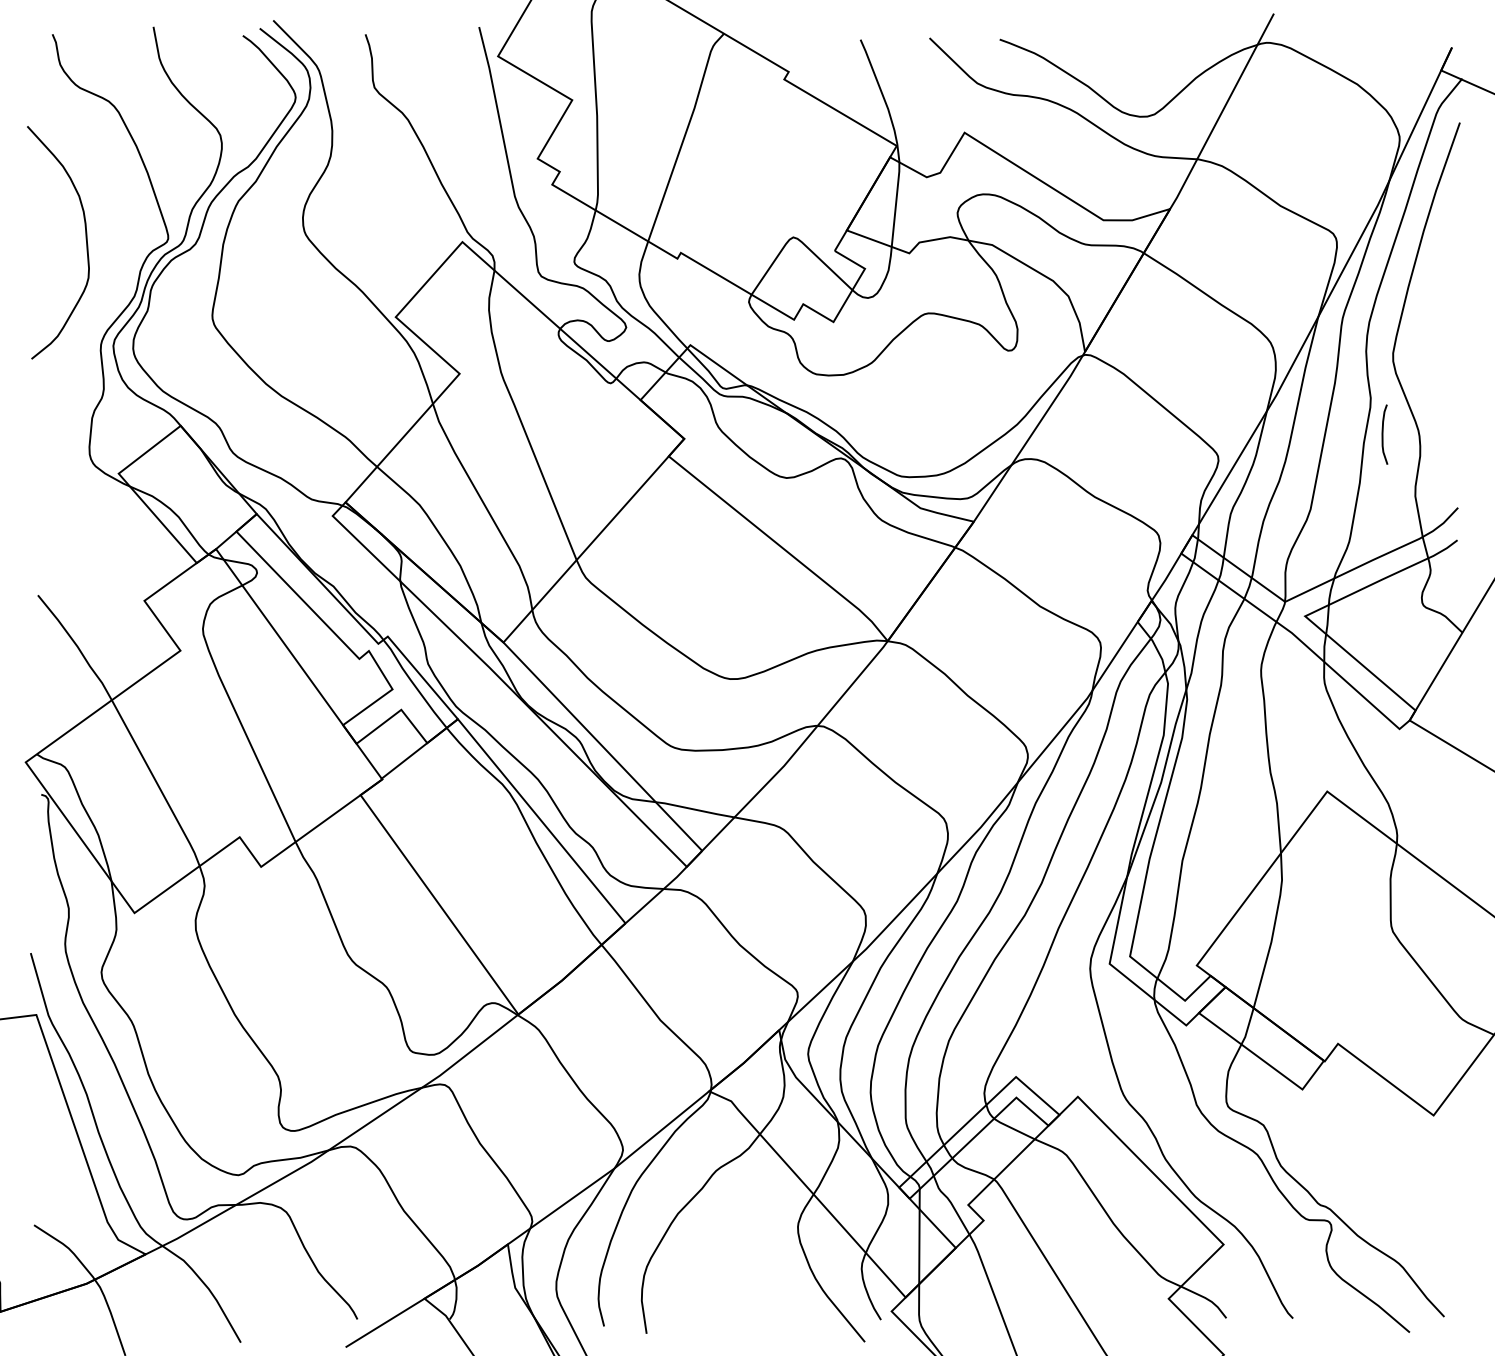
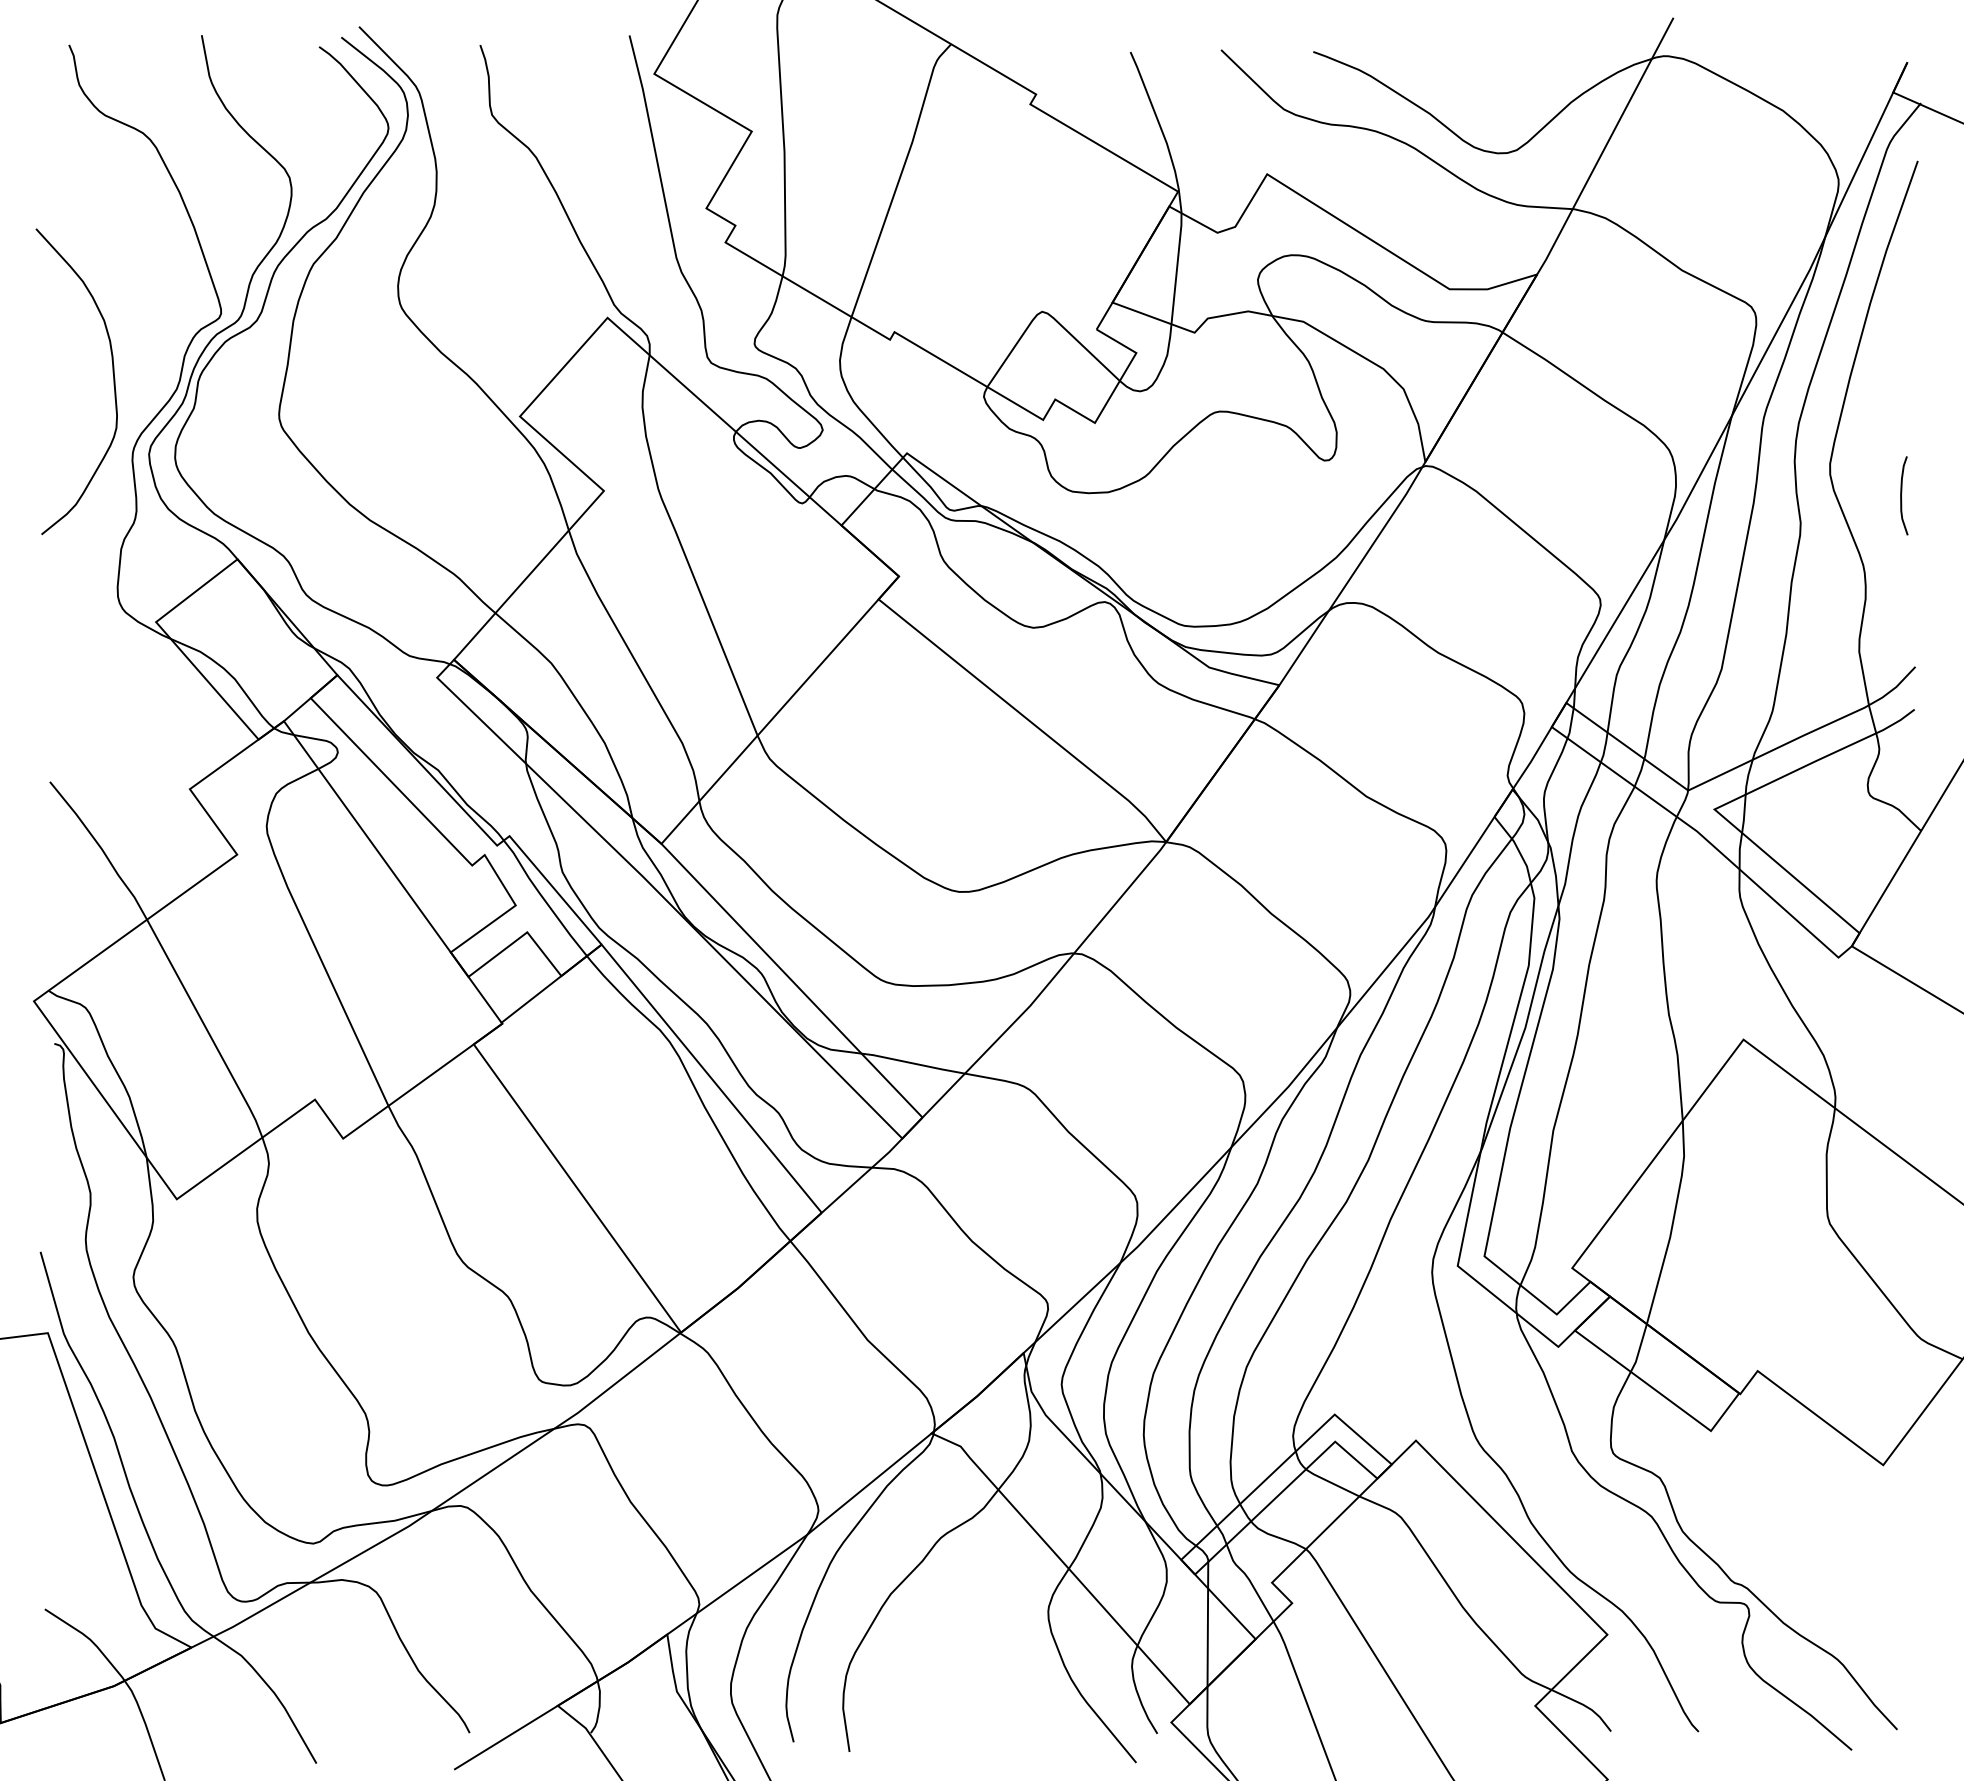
curve: (85, 236) -> (112, 373), moved
curve: (1382, 434) -> (1901, 495), moved

